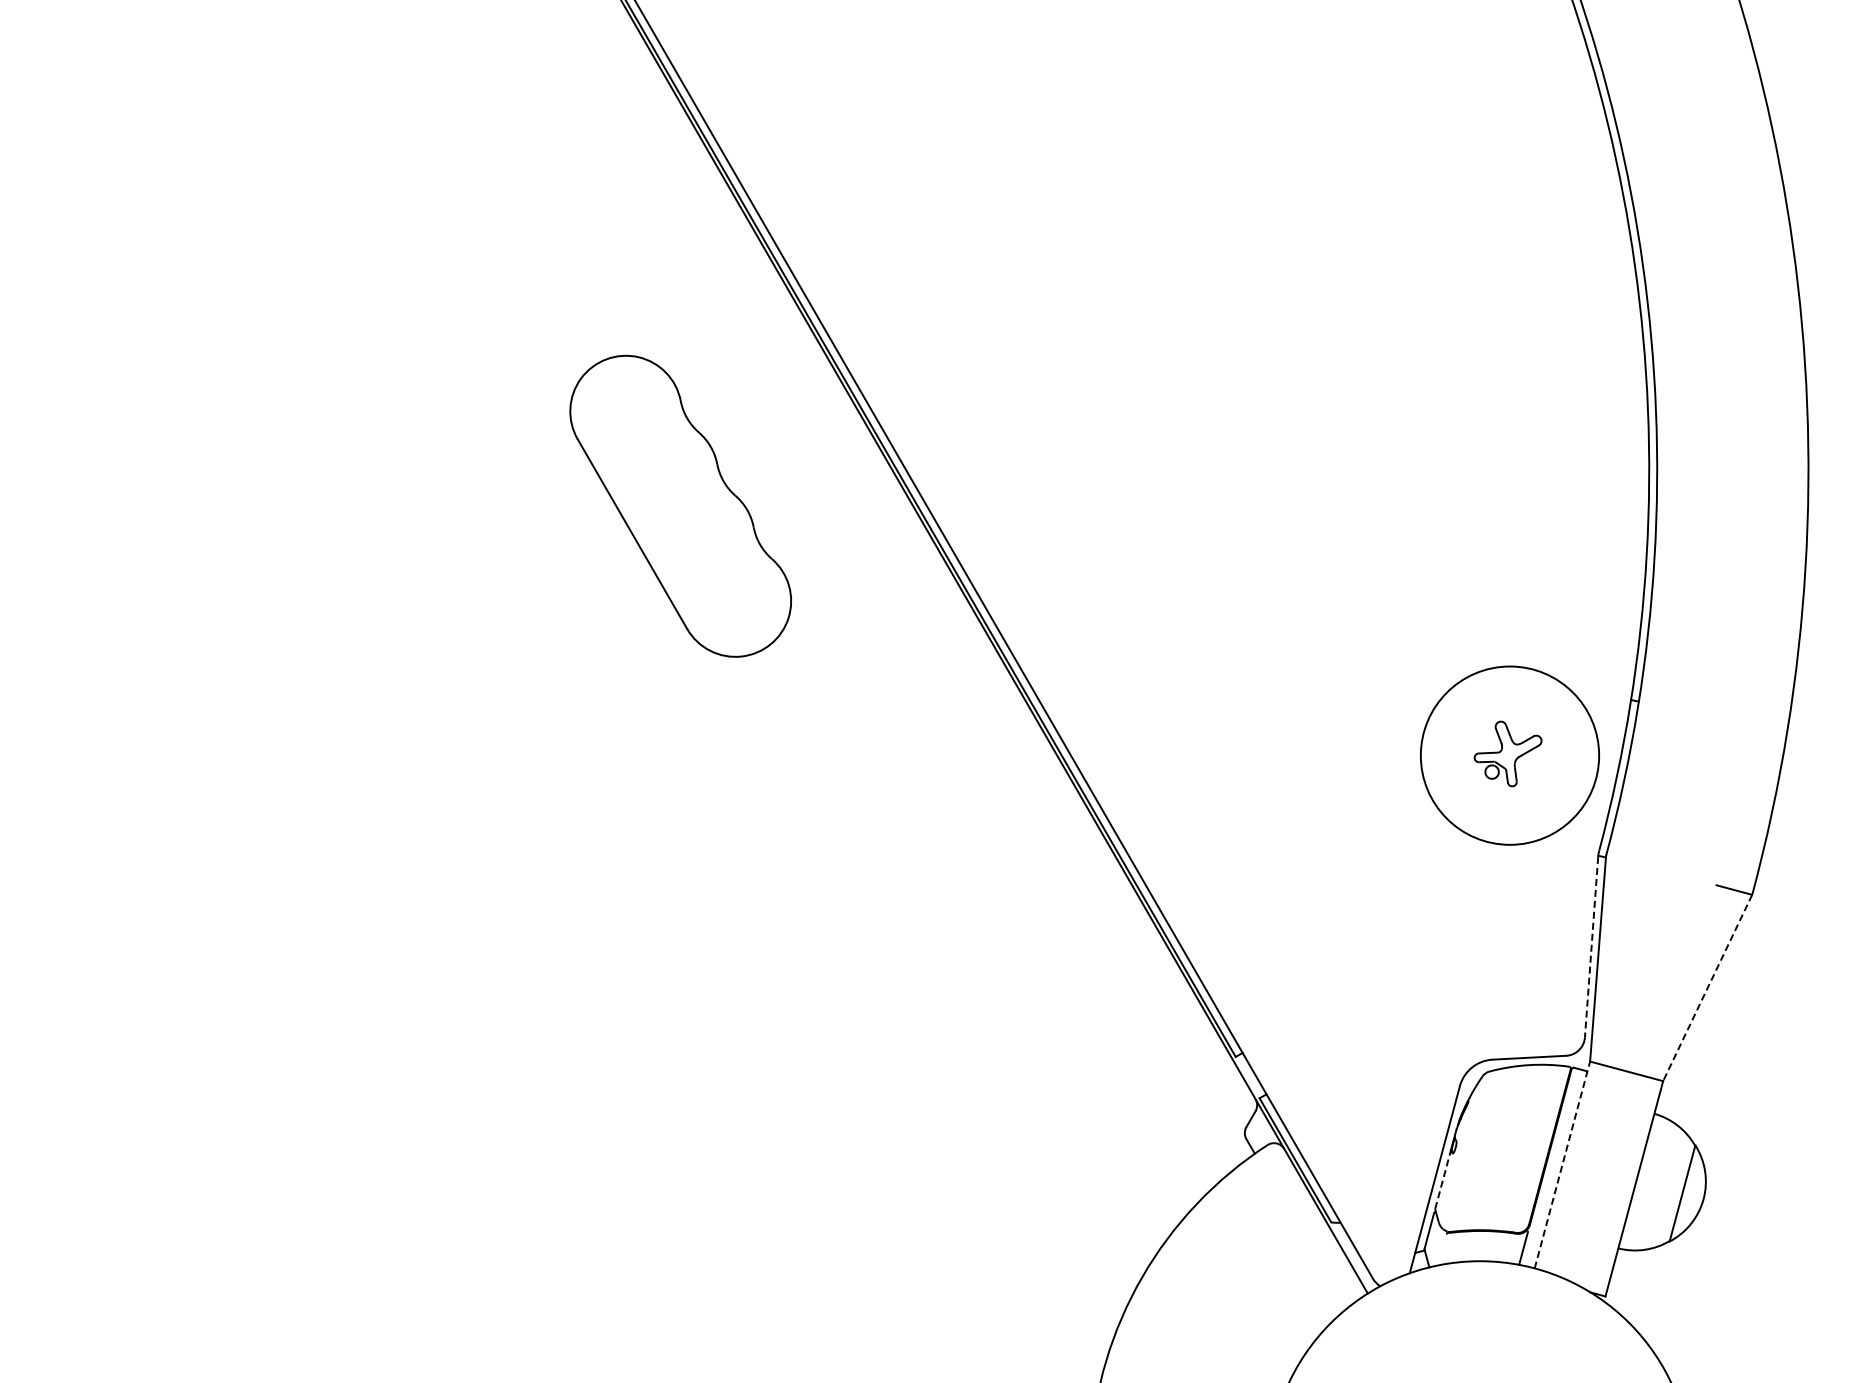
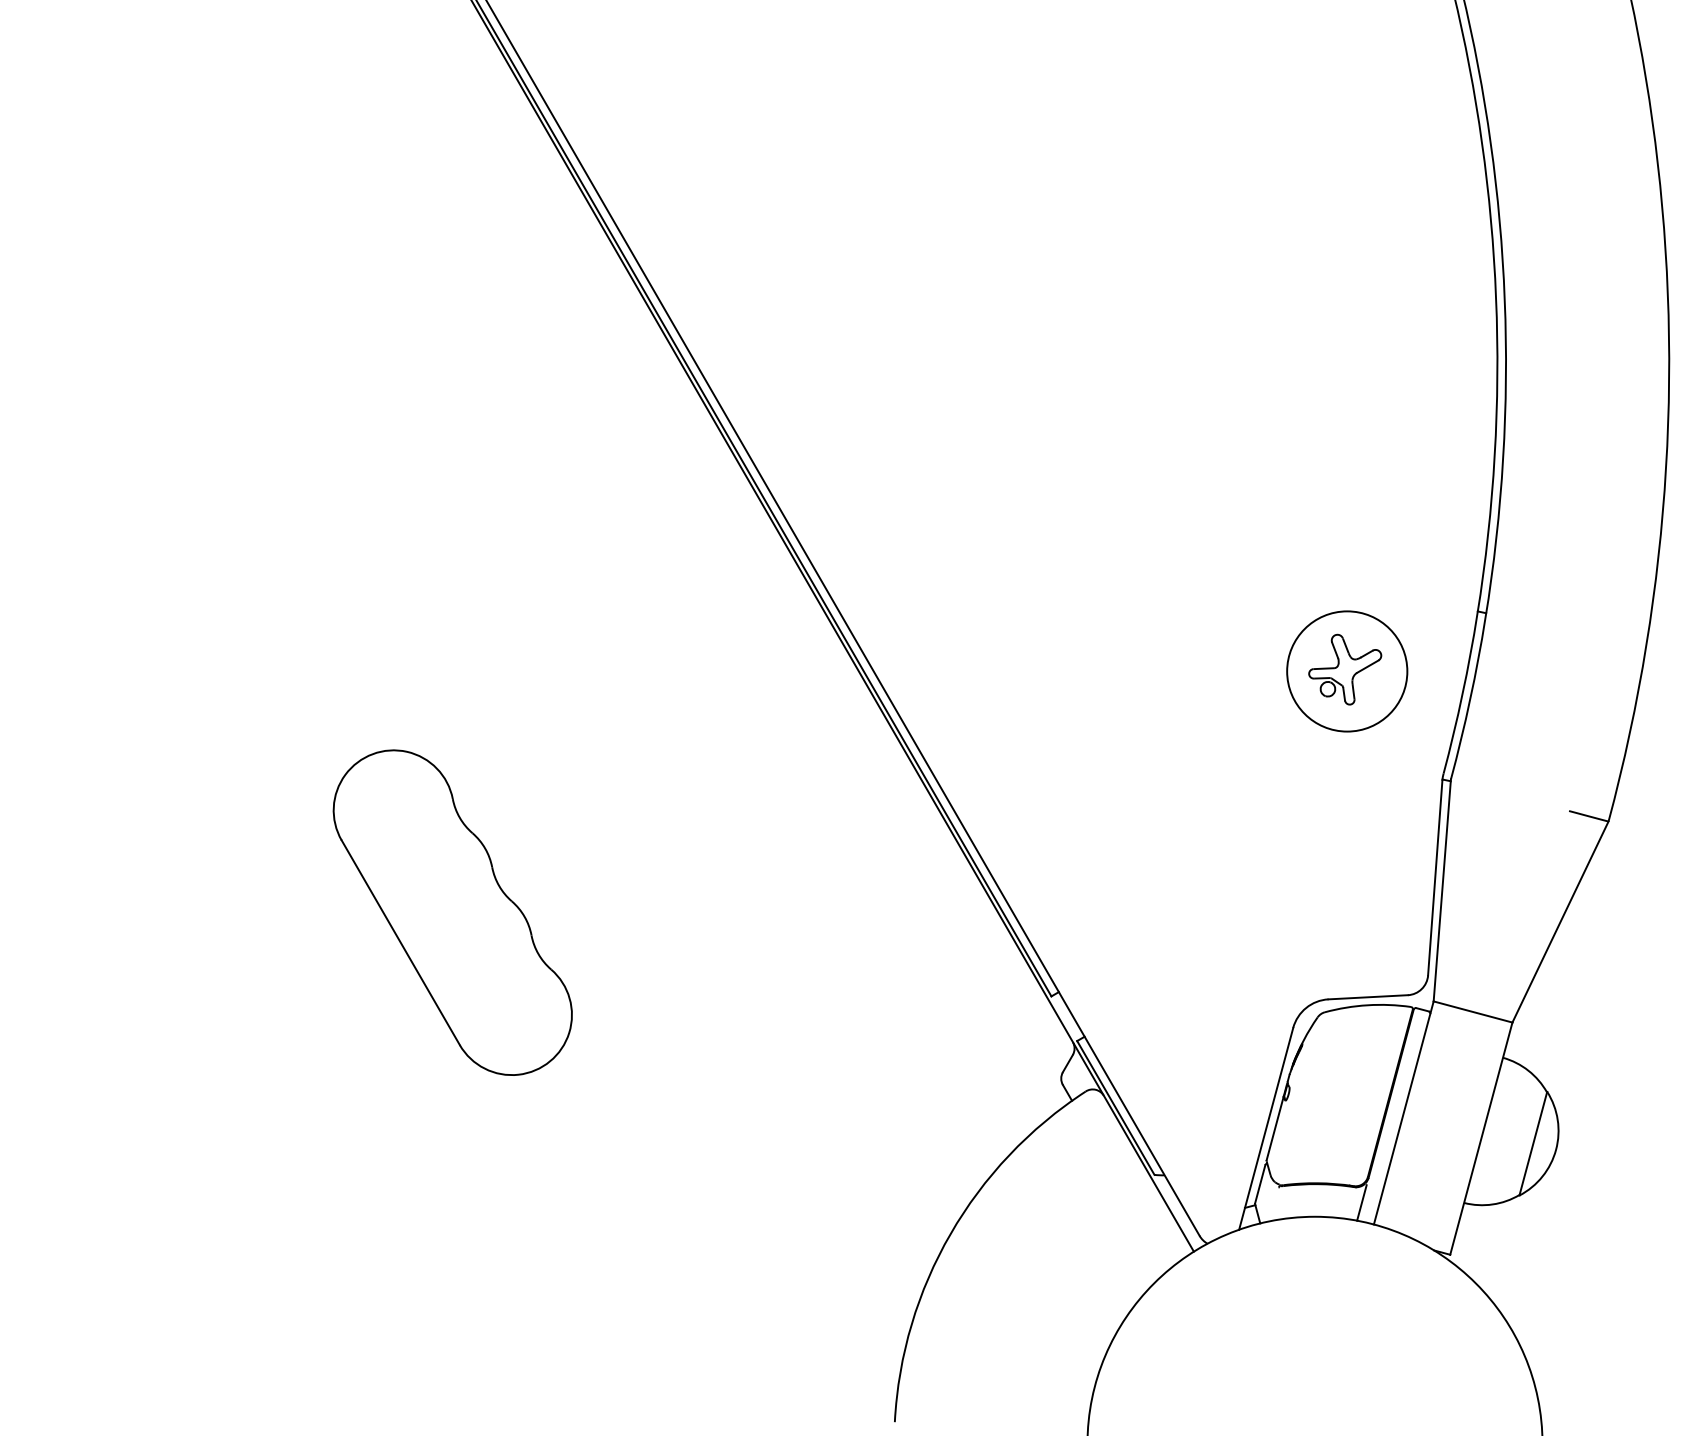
part: (680, 505) -> (452, 911), moved
circle: (1509, 755) -> (1346, 671), size x0.62
line: (1591, 947) -> (1435, 878), dashed -> solid
line: (1707, 988) -> (1560, 922), dashed -> solid
line: (1562, 1164) -> (1403, 1112), dashed -> solid
line: (1443, 1178) -> (1275, 1127), dashed -> solid

